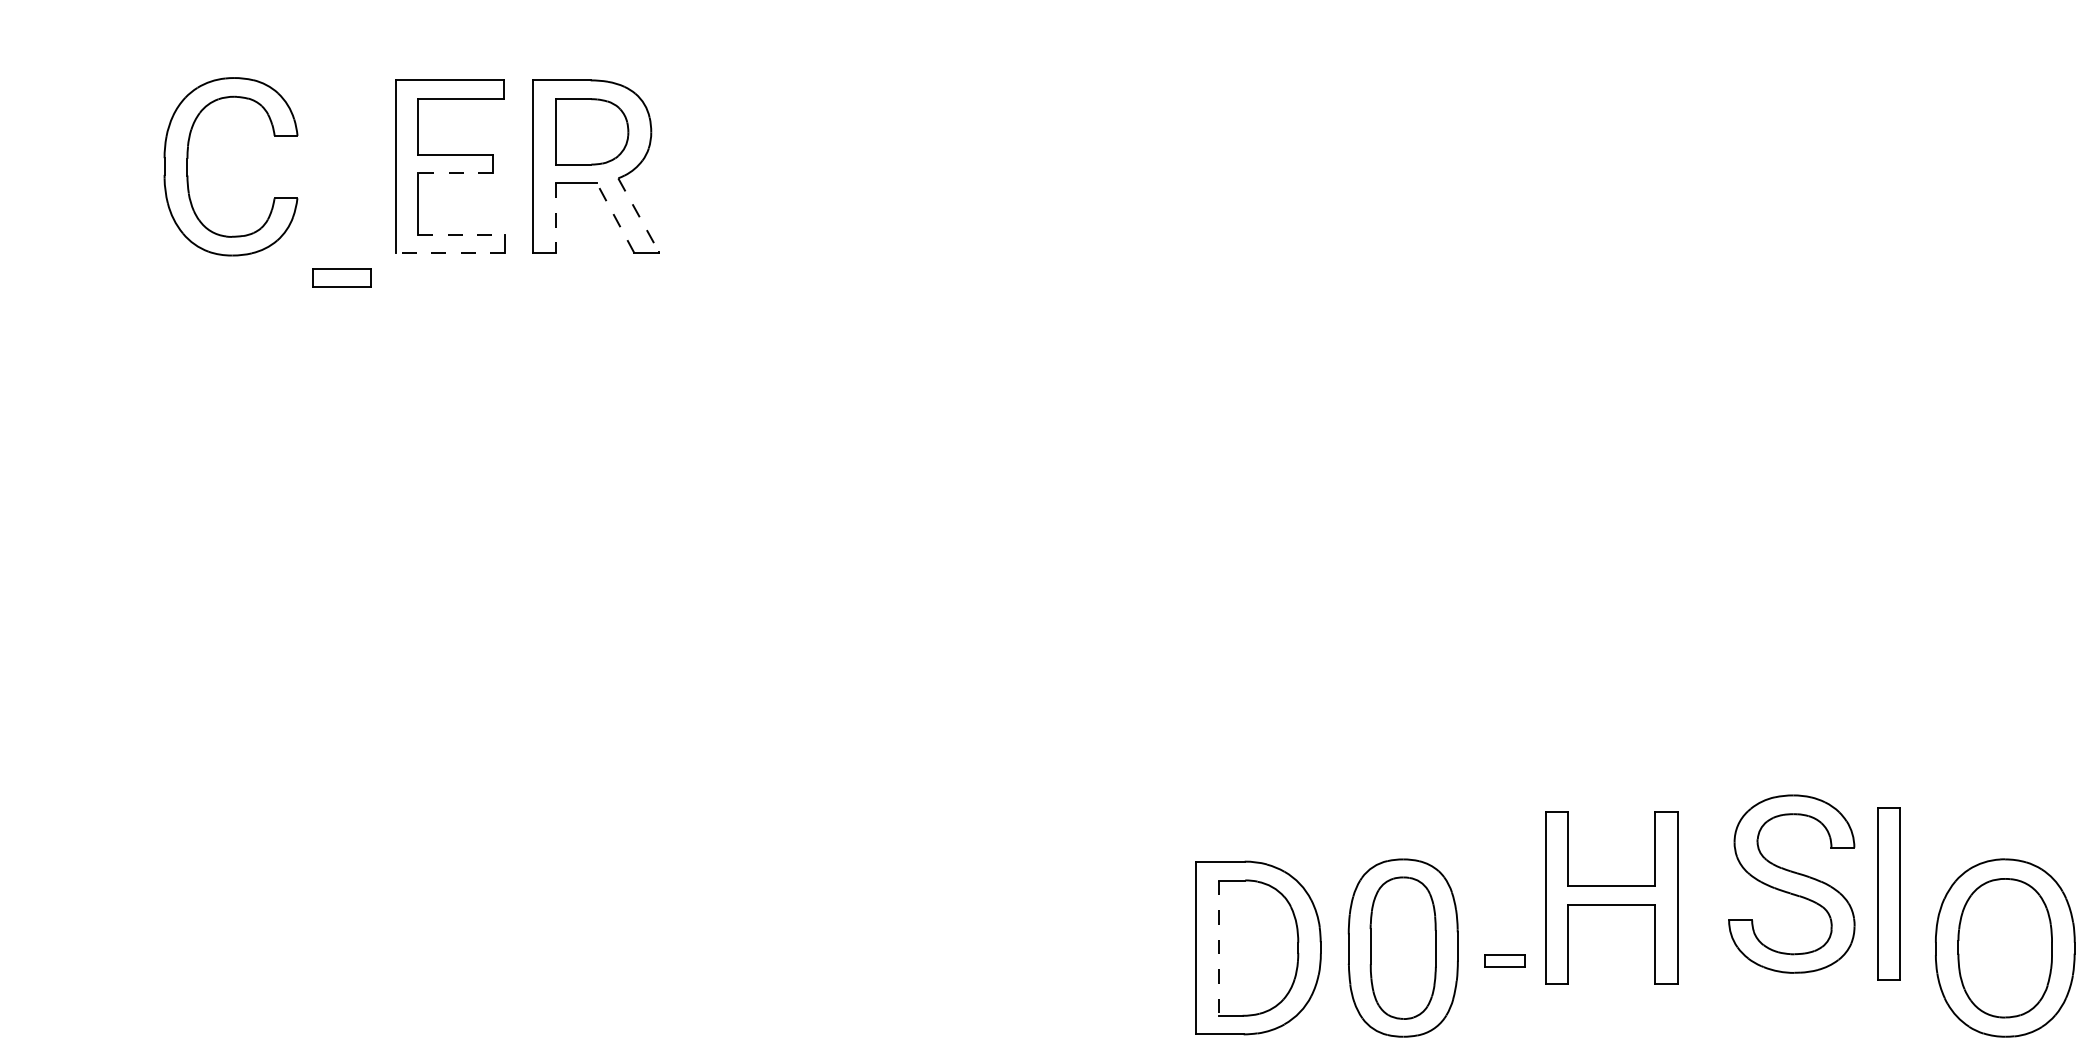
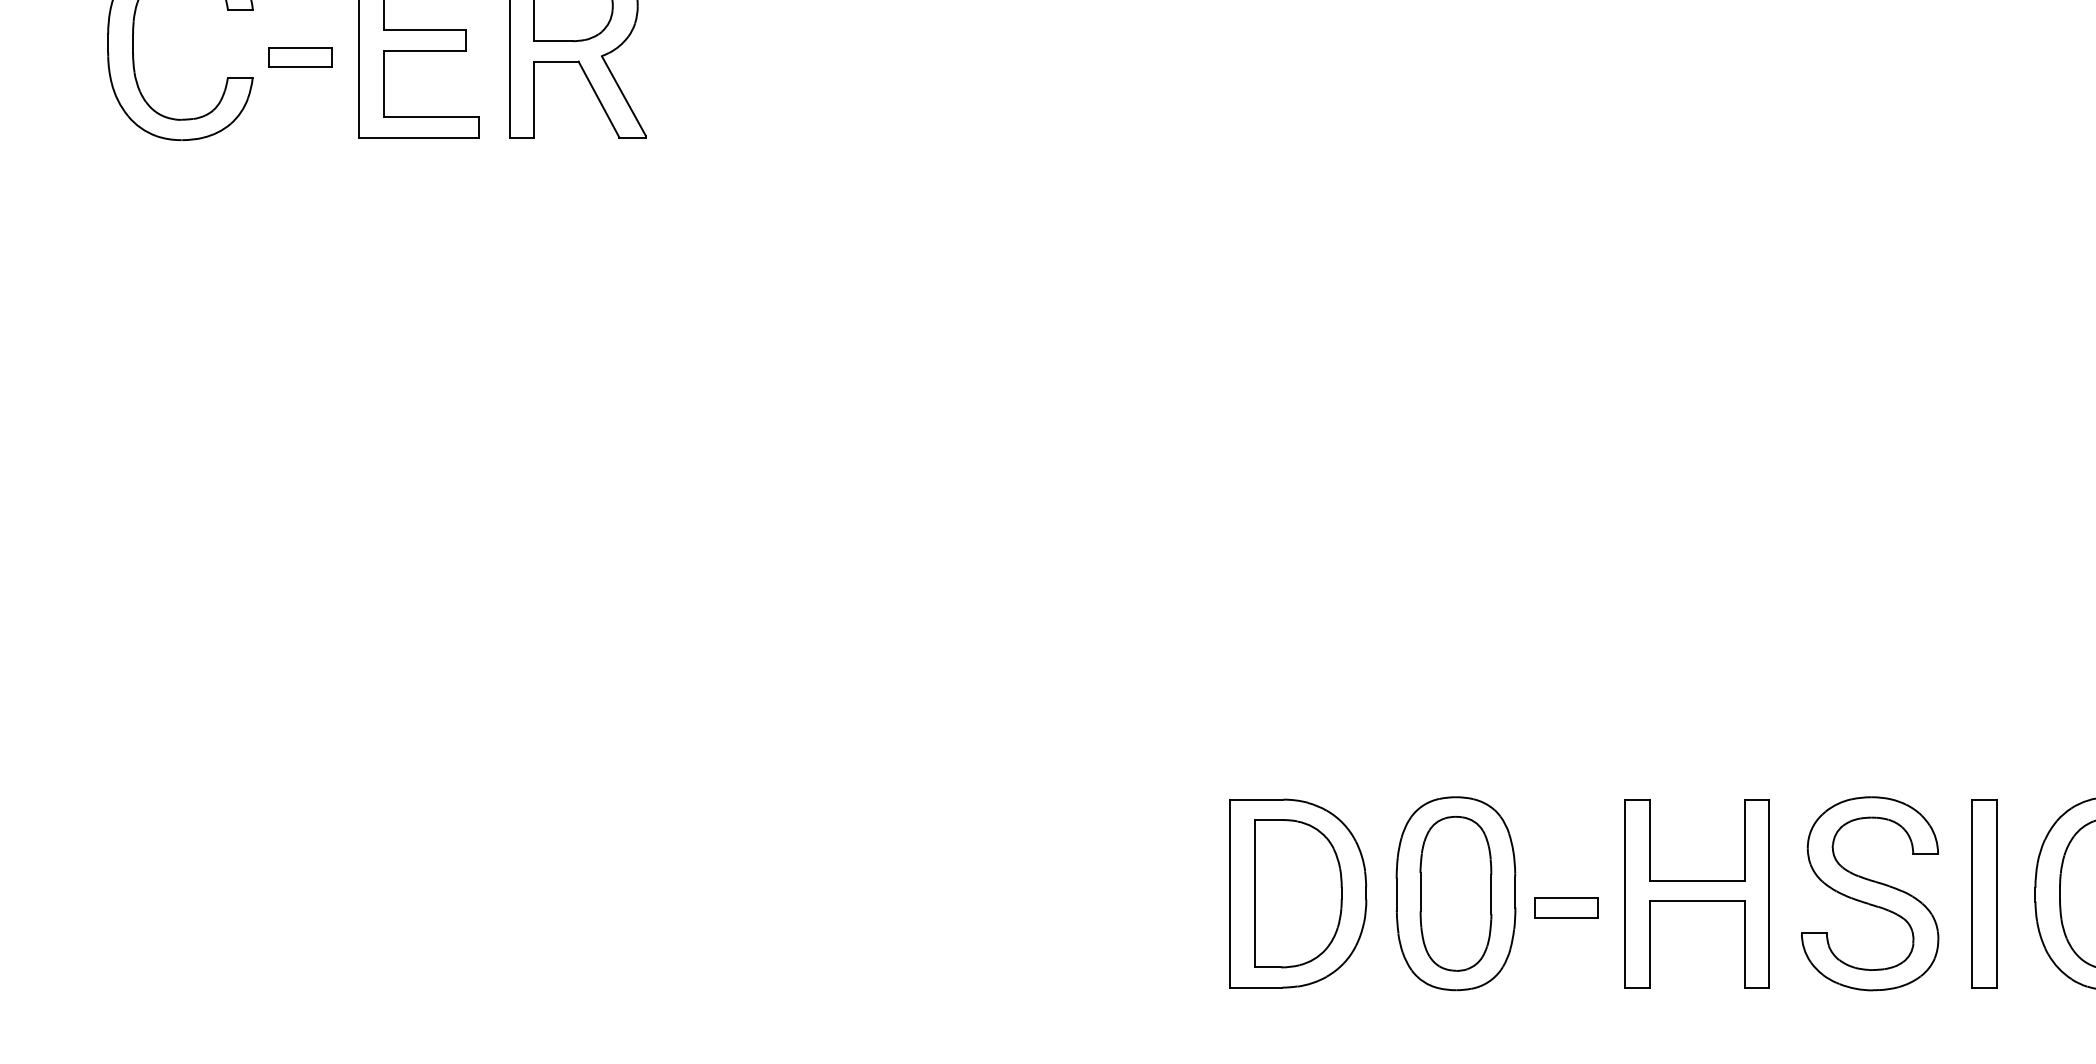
line: (455, 173) -> (424, 50), dashed -> solid
line: (638, 215) -> (623, 96), dashed -> solid
line: (556, 218) -> (534, 99), dashed -> solid
line: (615, 218) -> (598, 99), dashed -> solid
line: (462, 234) -> (432, 117), dashed -> solid
line: (450, 253) -> (419, 137), dashed -> solid
part: (341, 277) -> (300, 57), moved
part: (1791, 883) -> (1869, 893), moved
part: (1888, 893) -> (1983, 893), moved
part: (1611, 897) -> (1696, 893), moved
line: (1218, 948) -> (1254, 894), dashed -> solid
part: (1504, 960) -> (1566, 907), size x1.43

